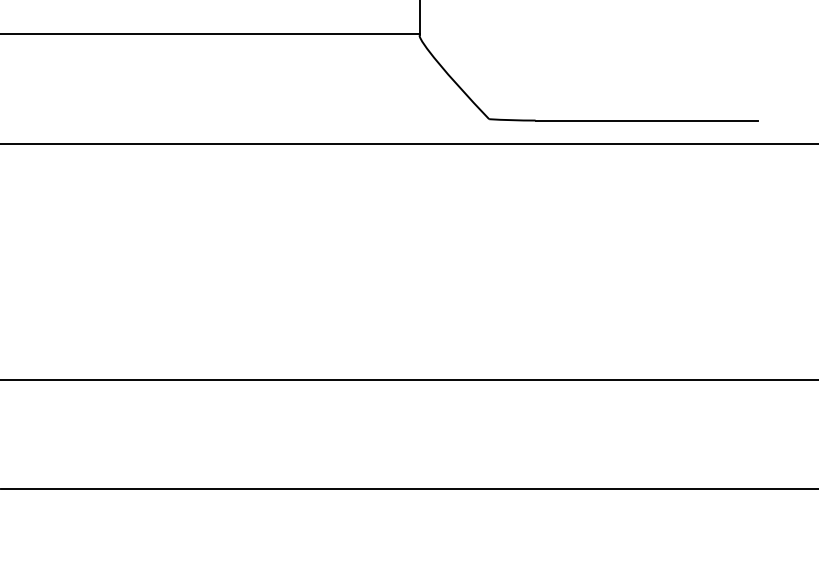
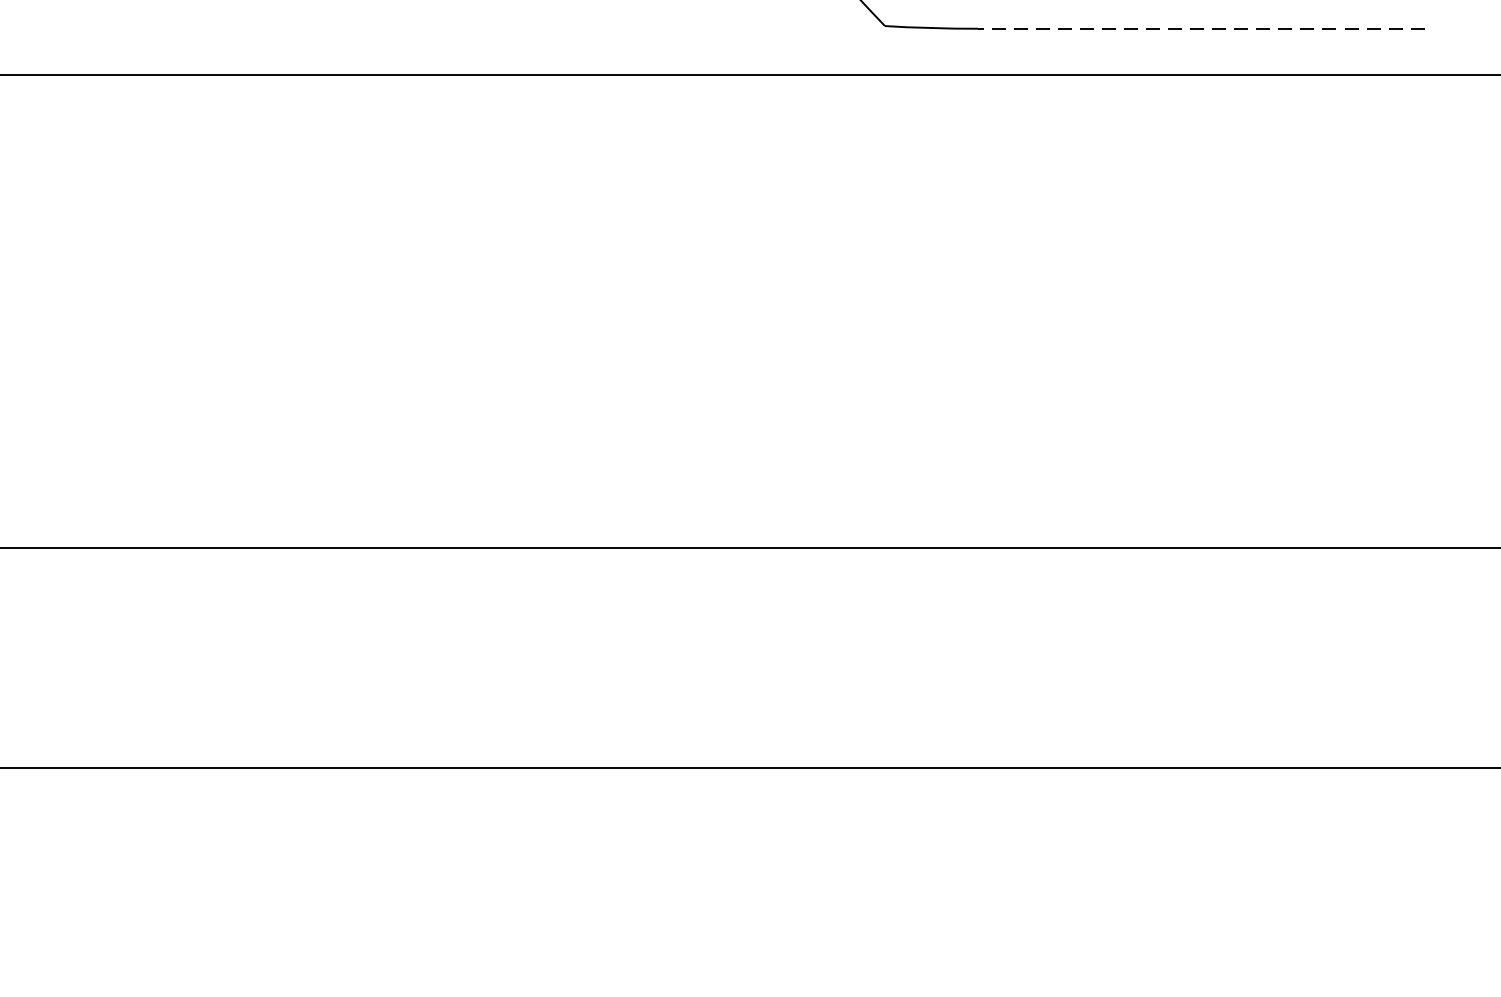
line: (646, 120) -> (1200, 28), solid -> dashed

